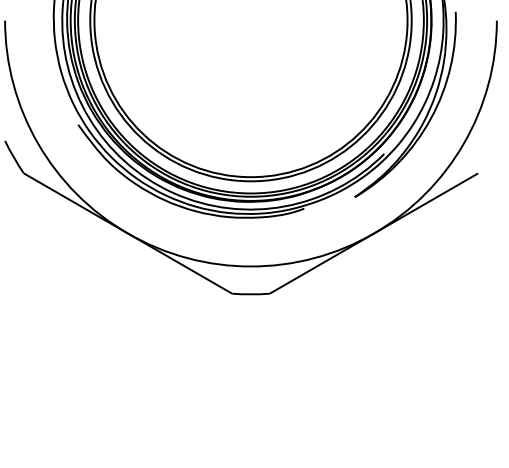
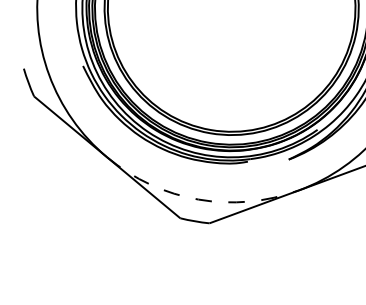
arc: (250, 266) -> (198, 199), solid -> dashed

